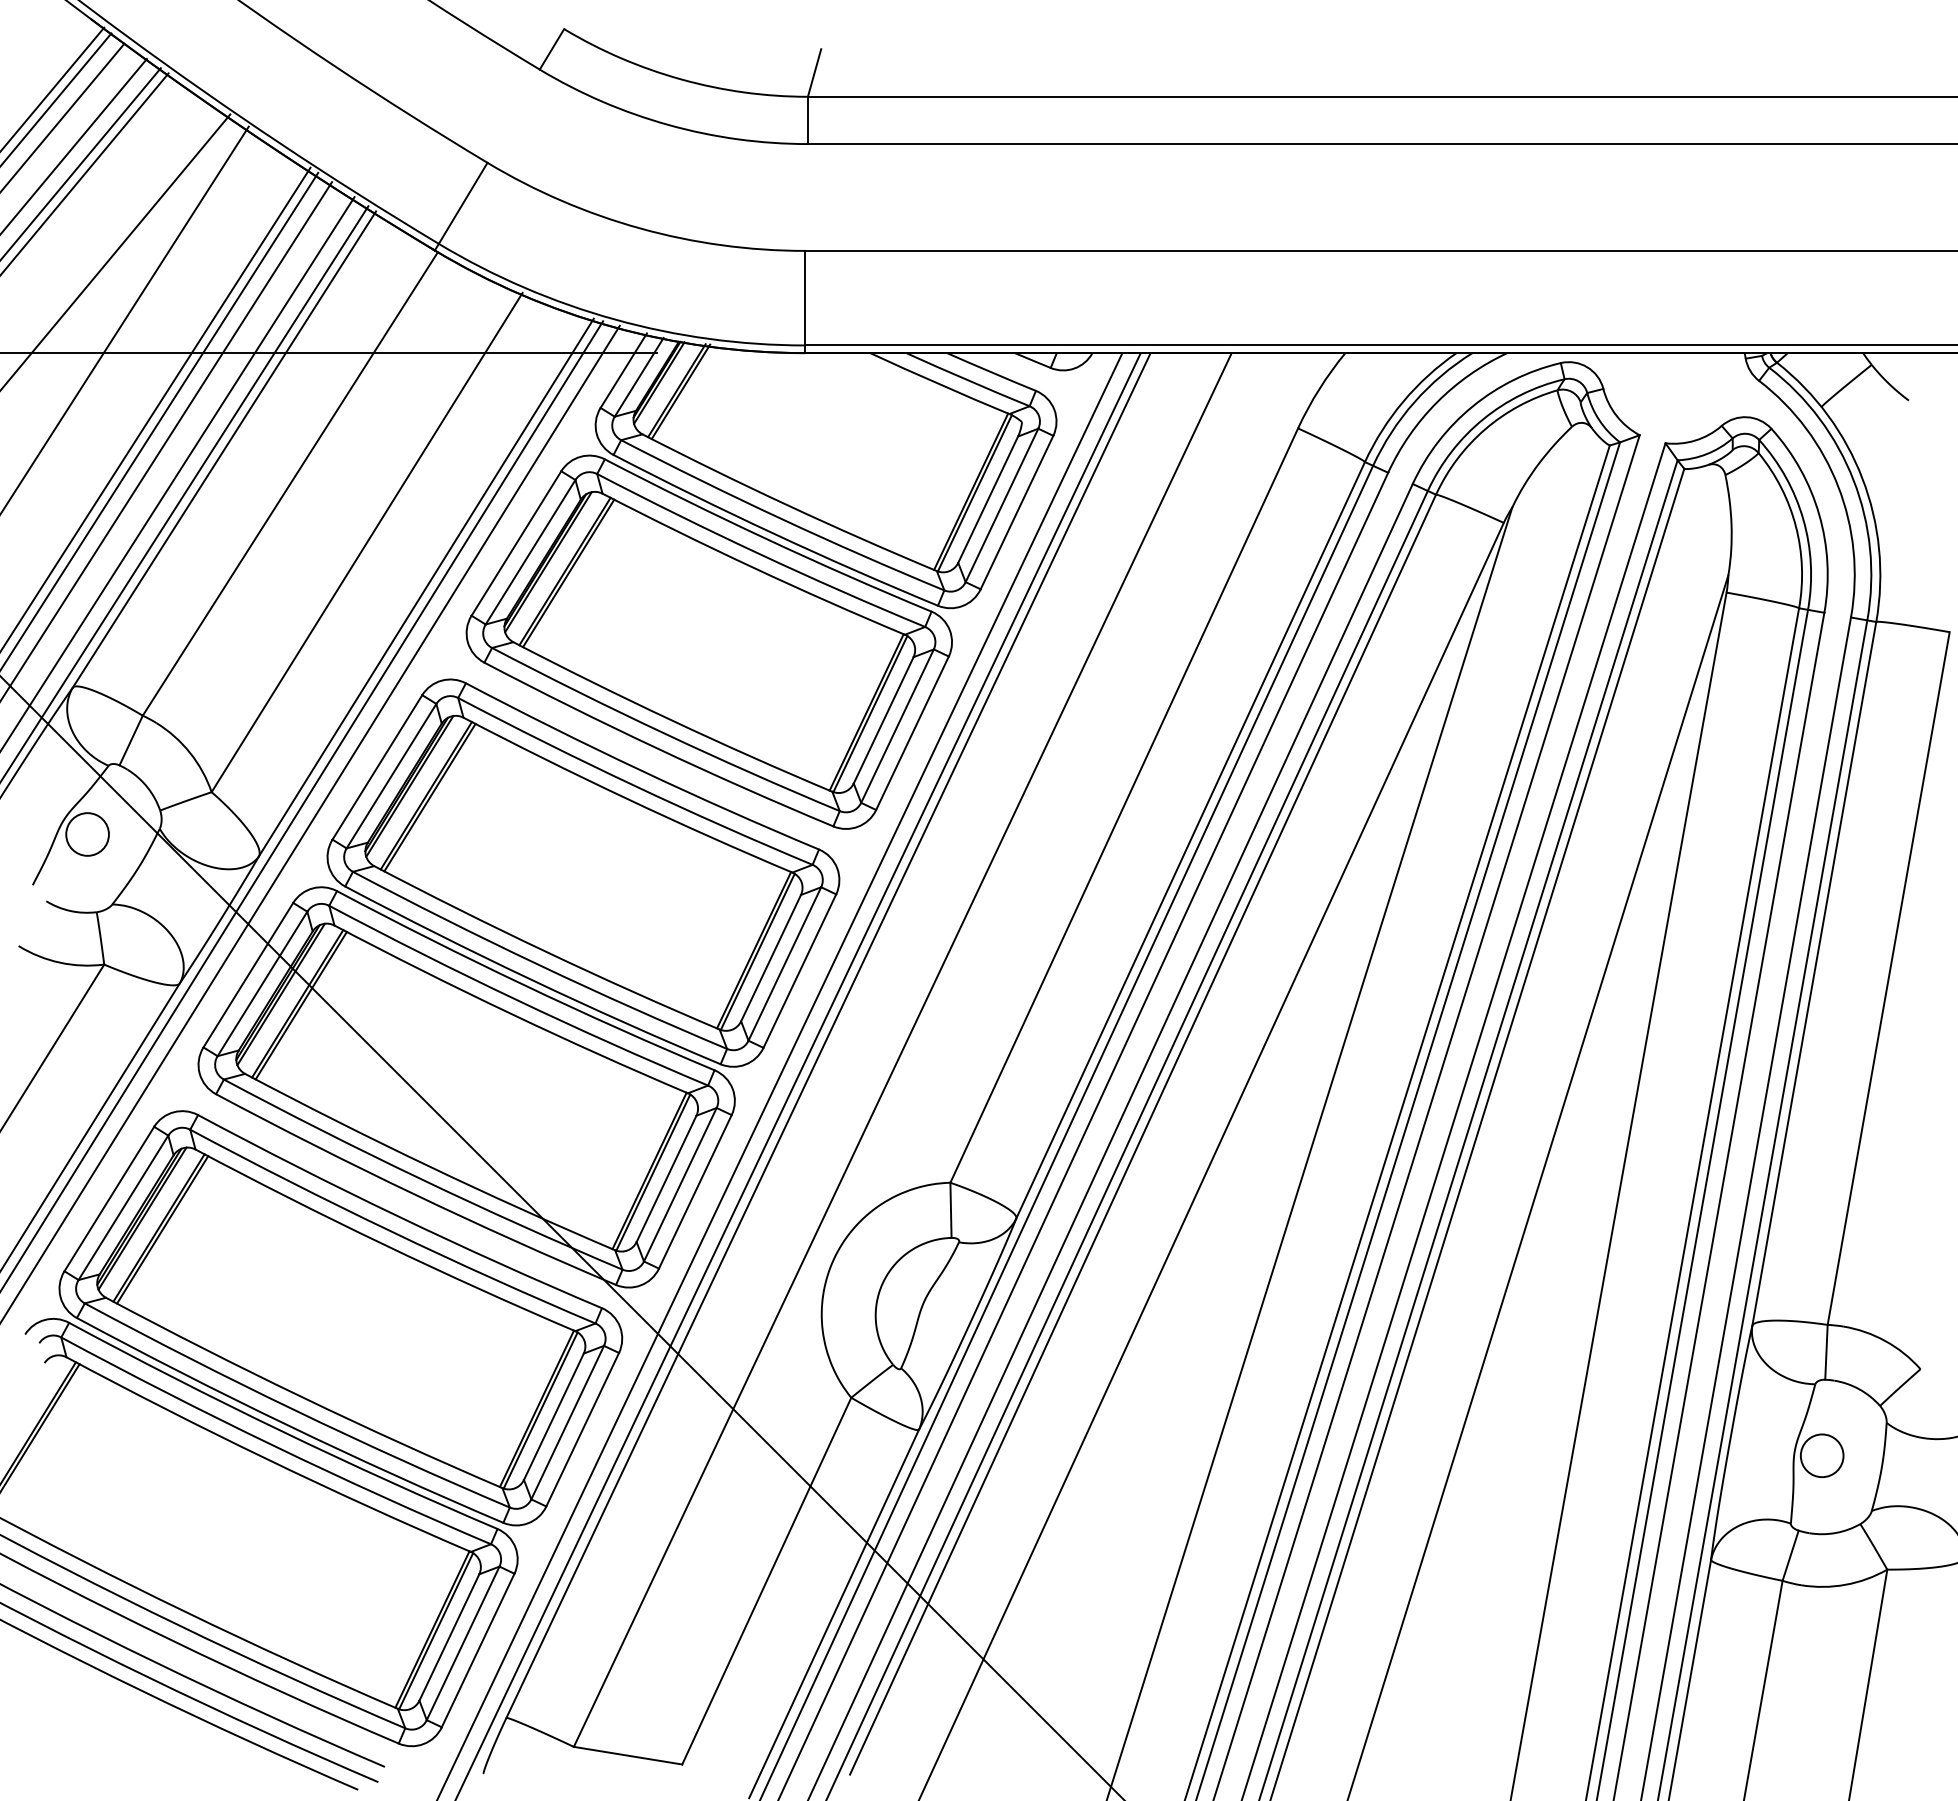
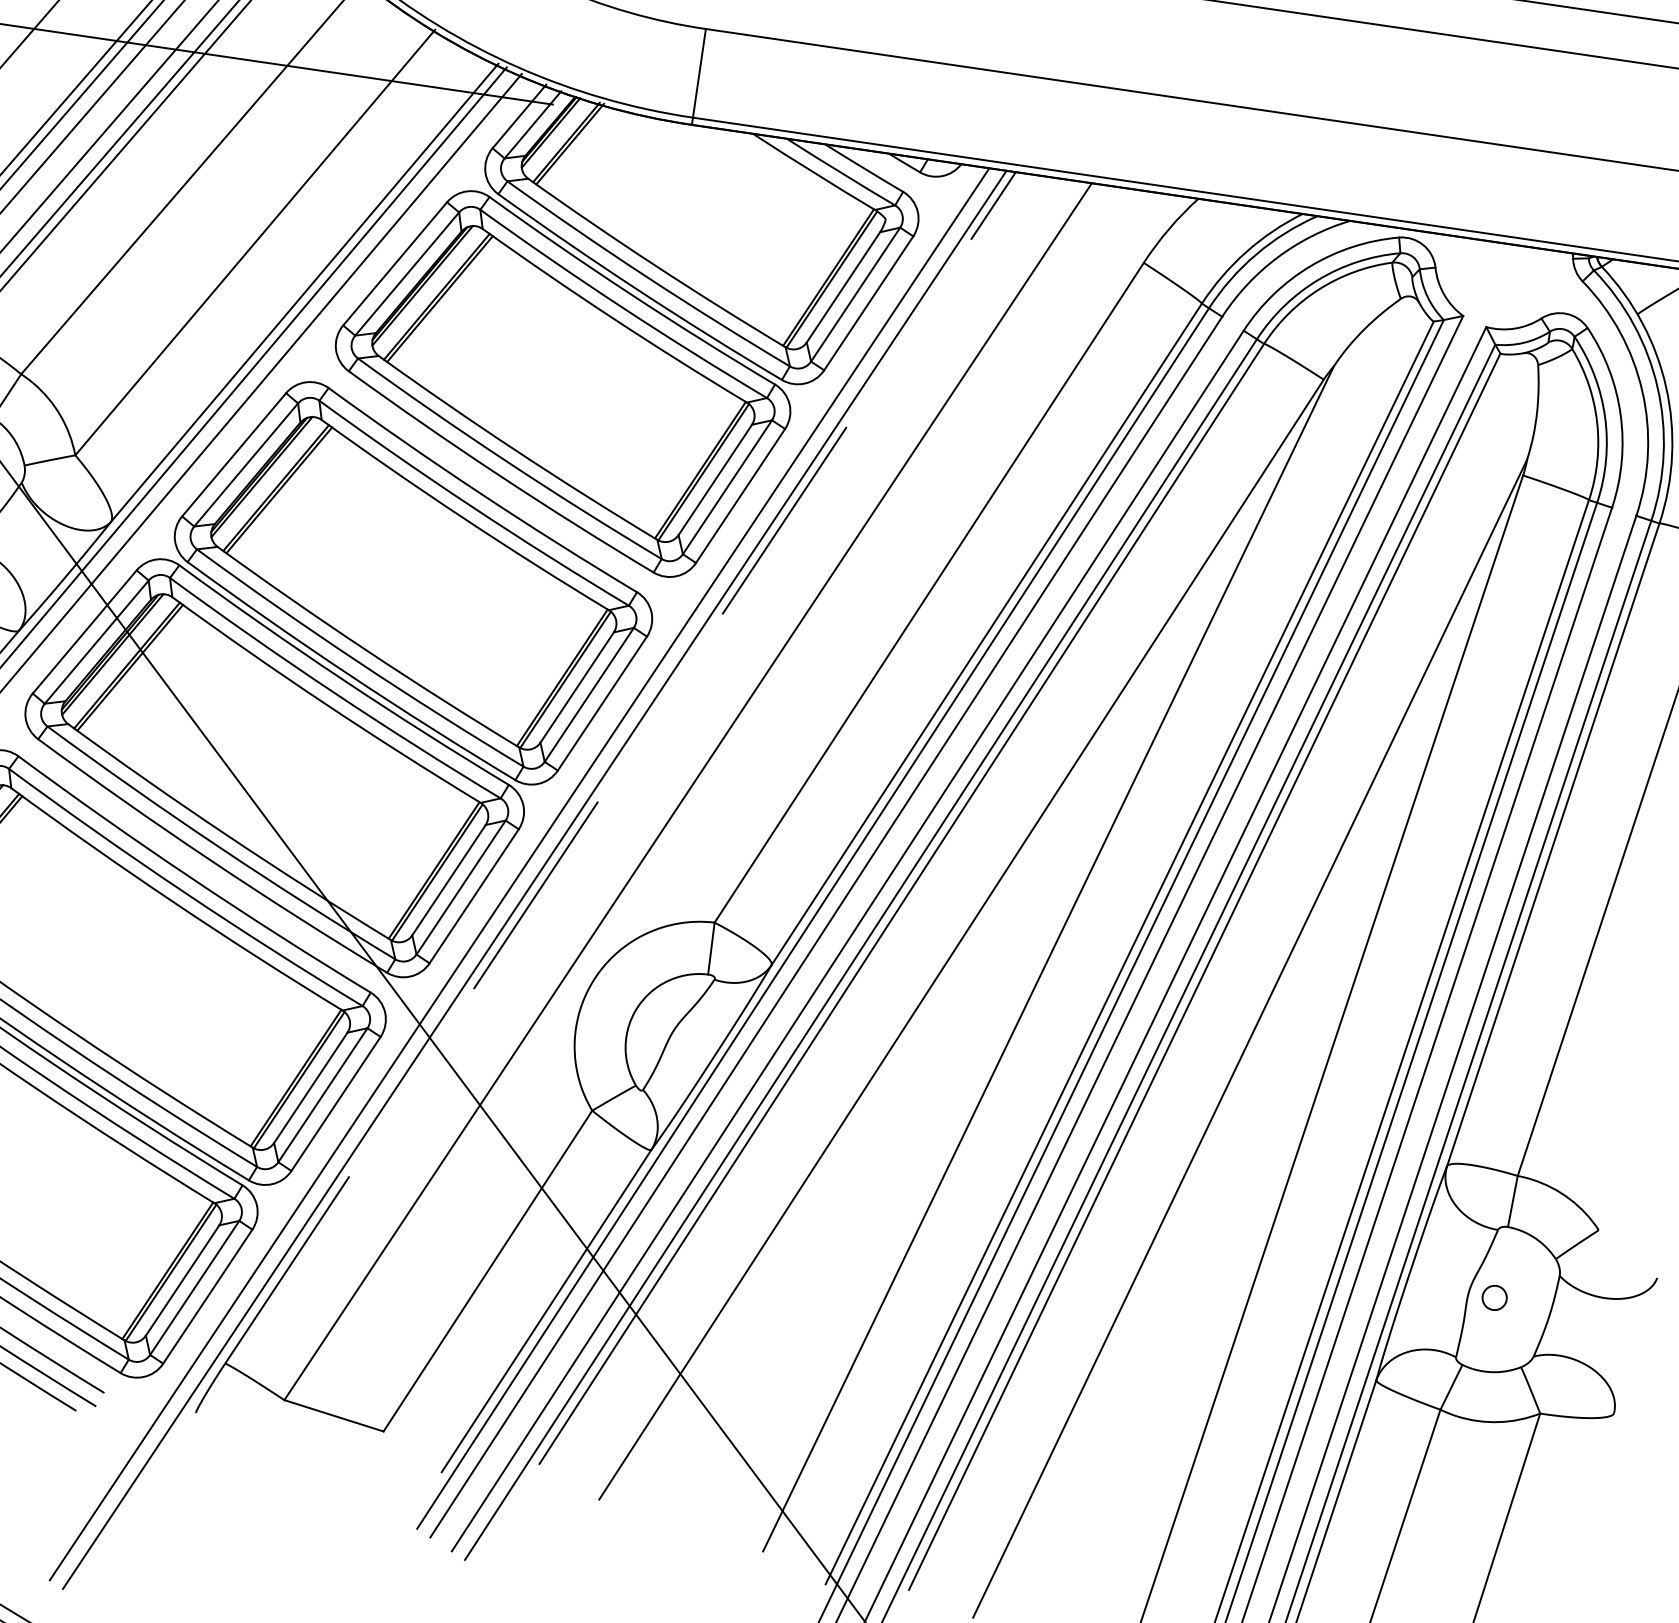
line: (828, 1035) -> (620, 767), solid -> dashed
circle: (1821, 1455) -> (1494, 1297), size x0.6

